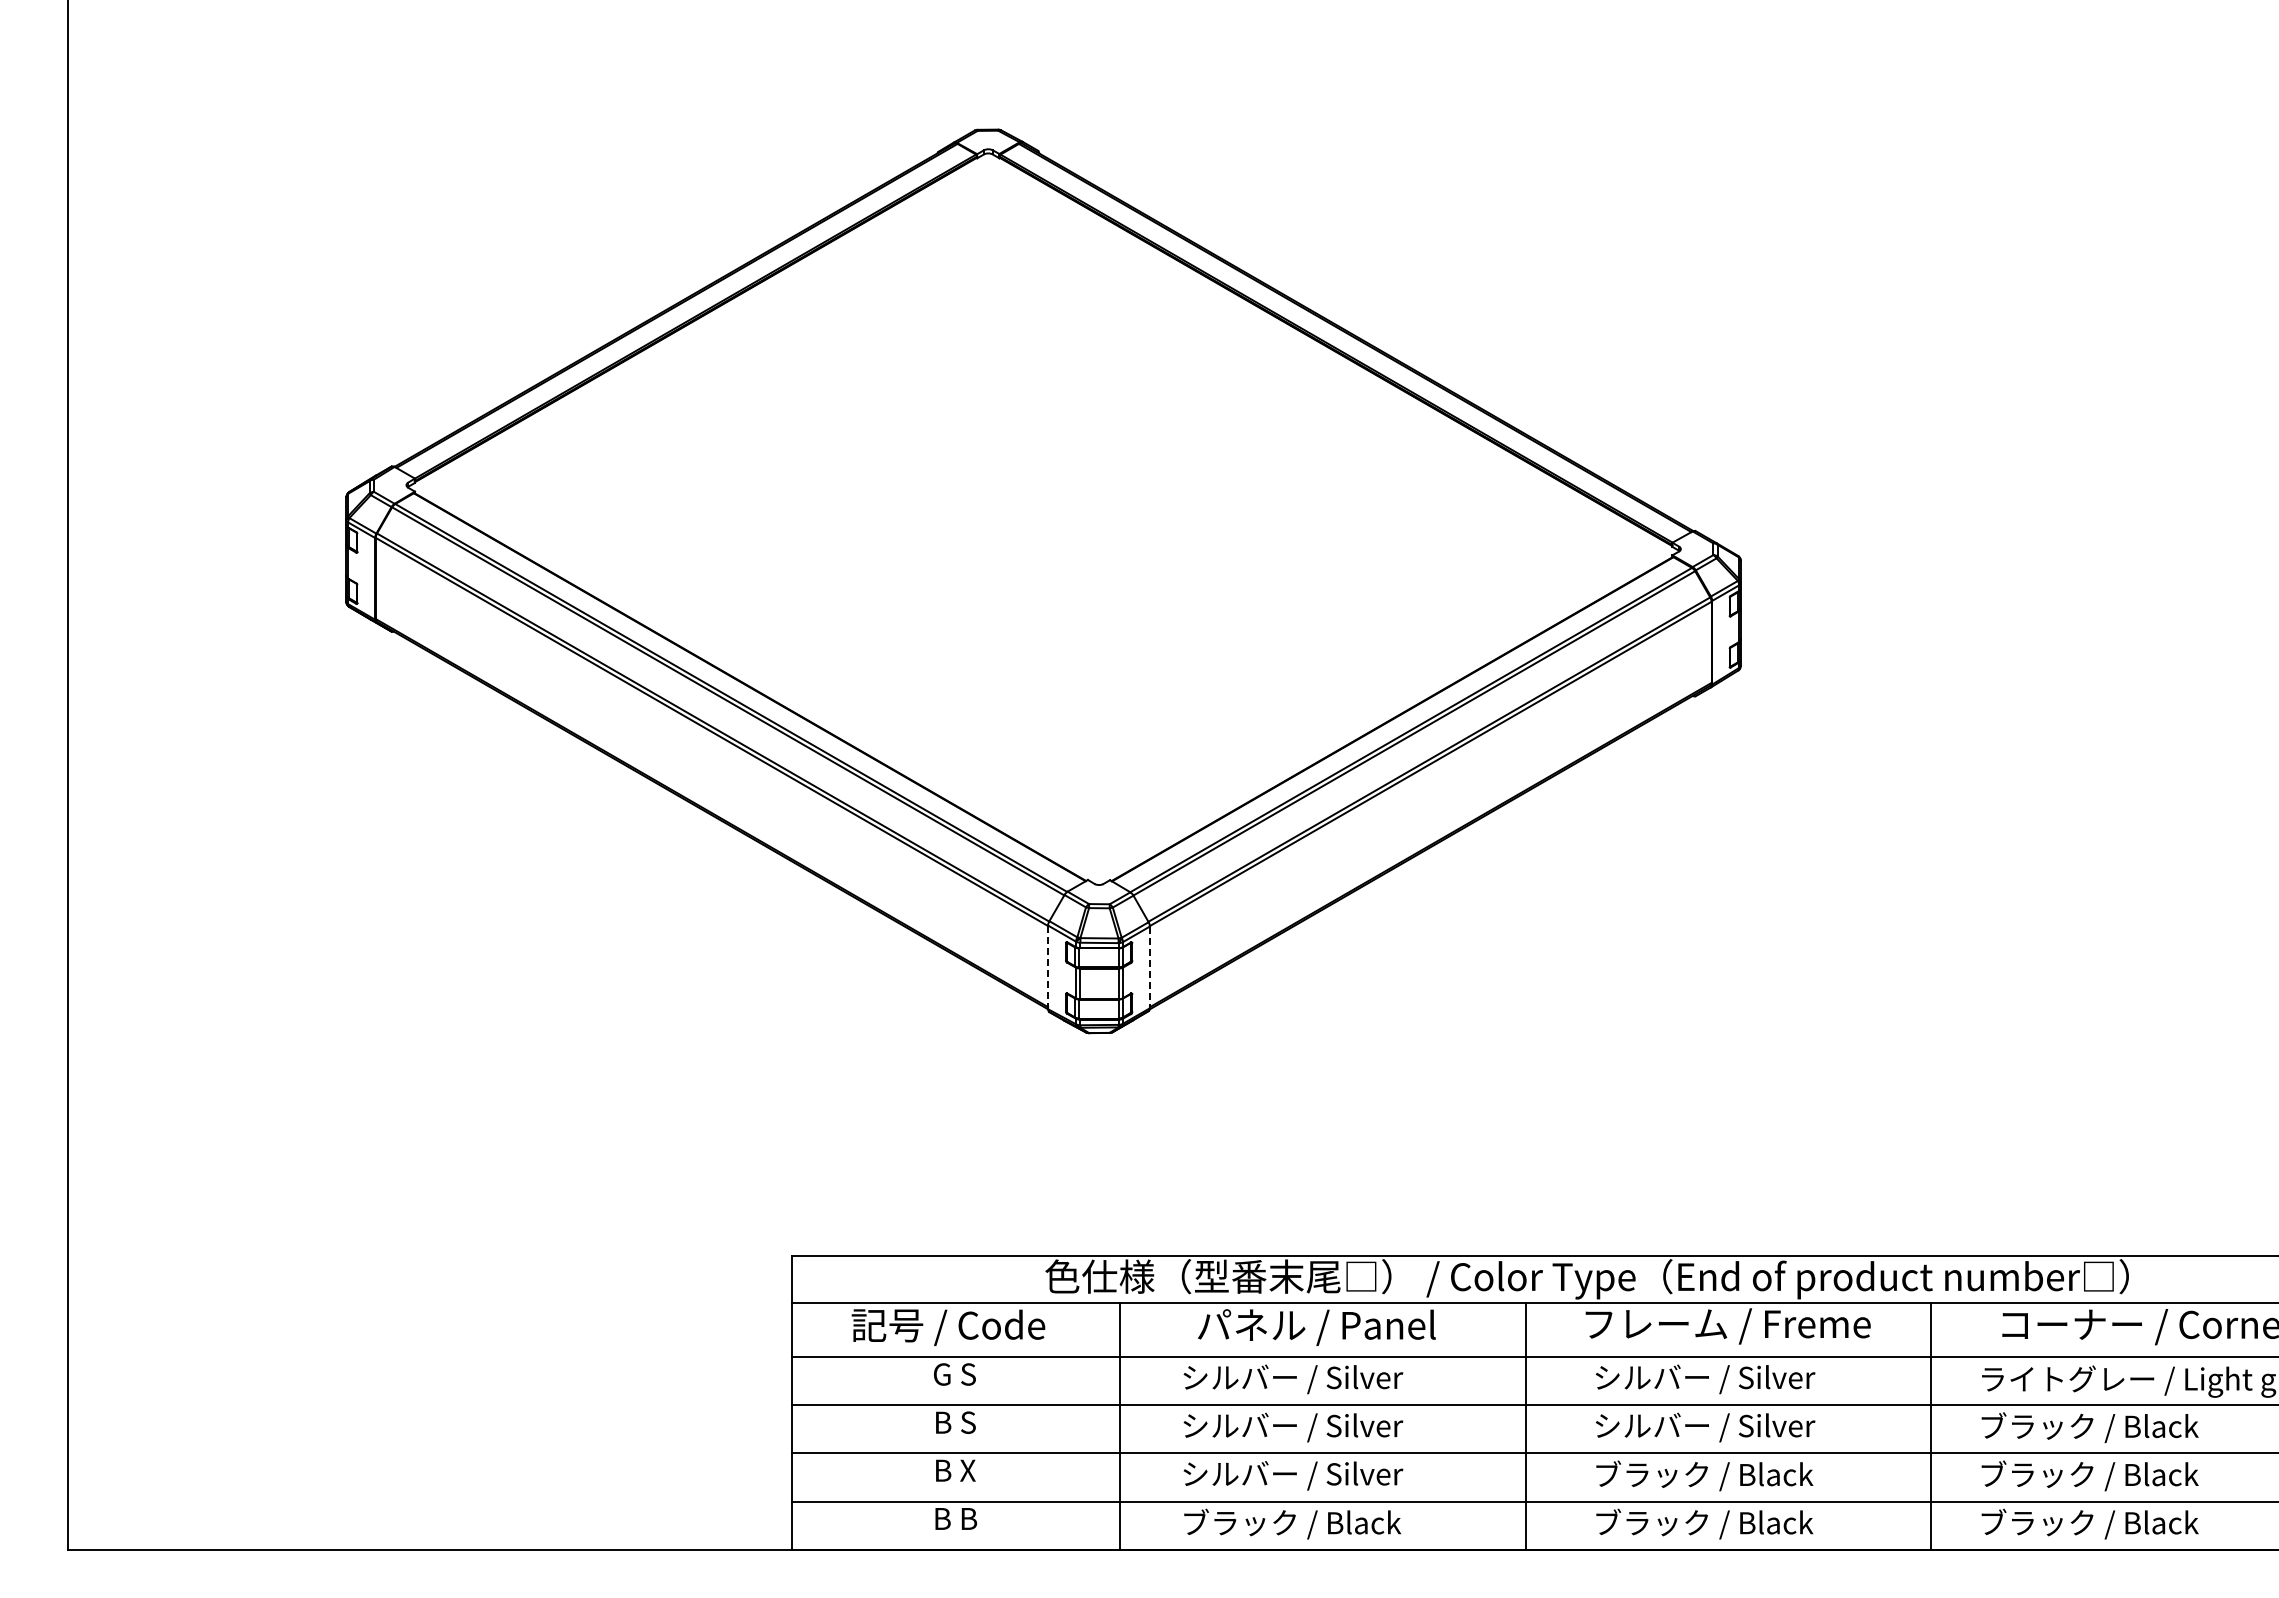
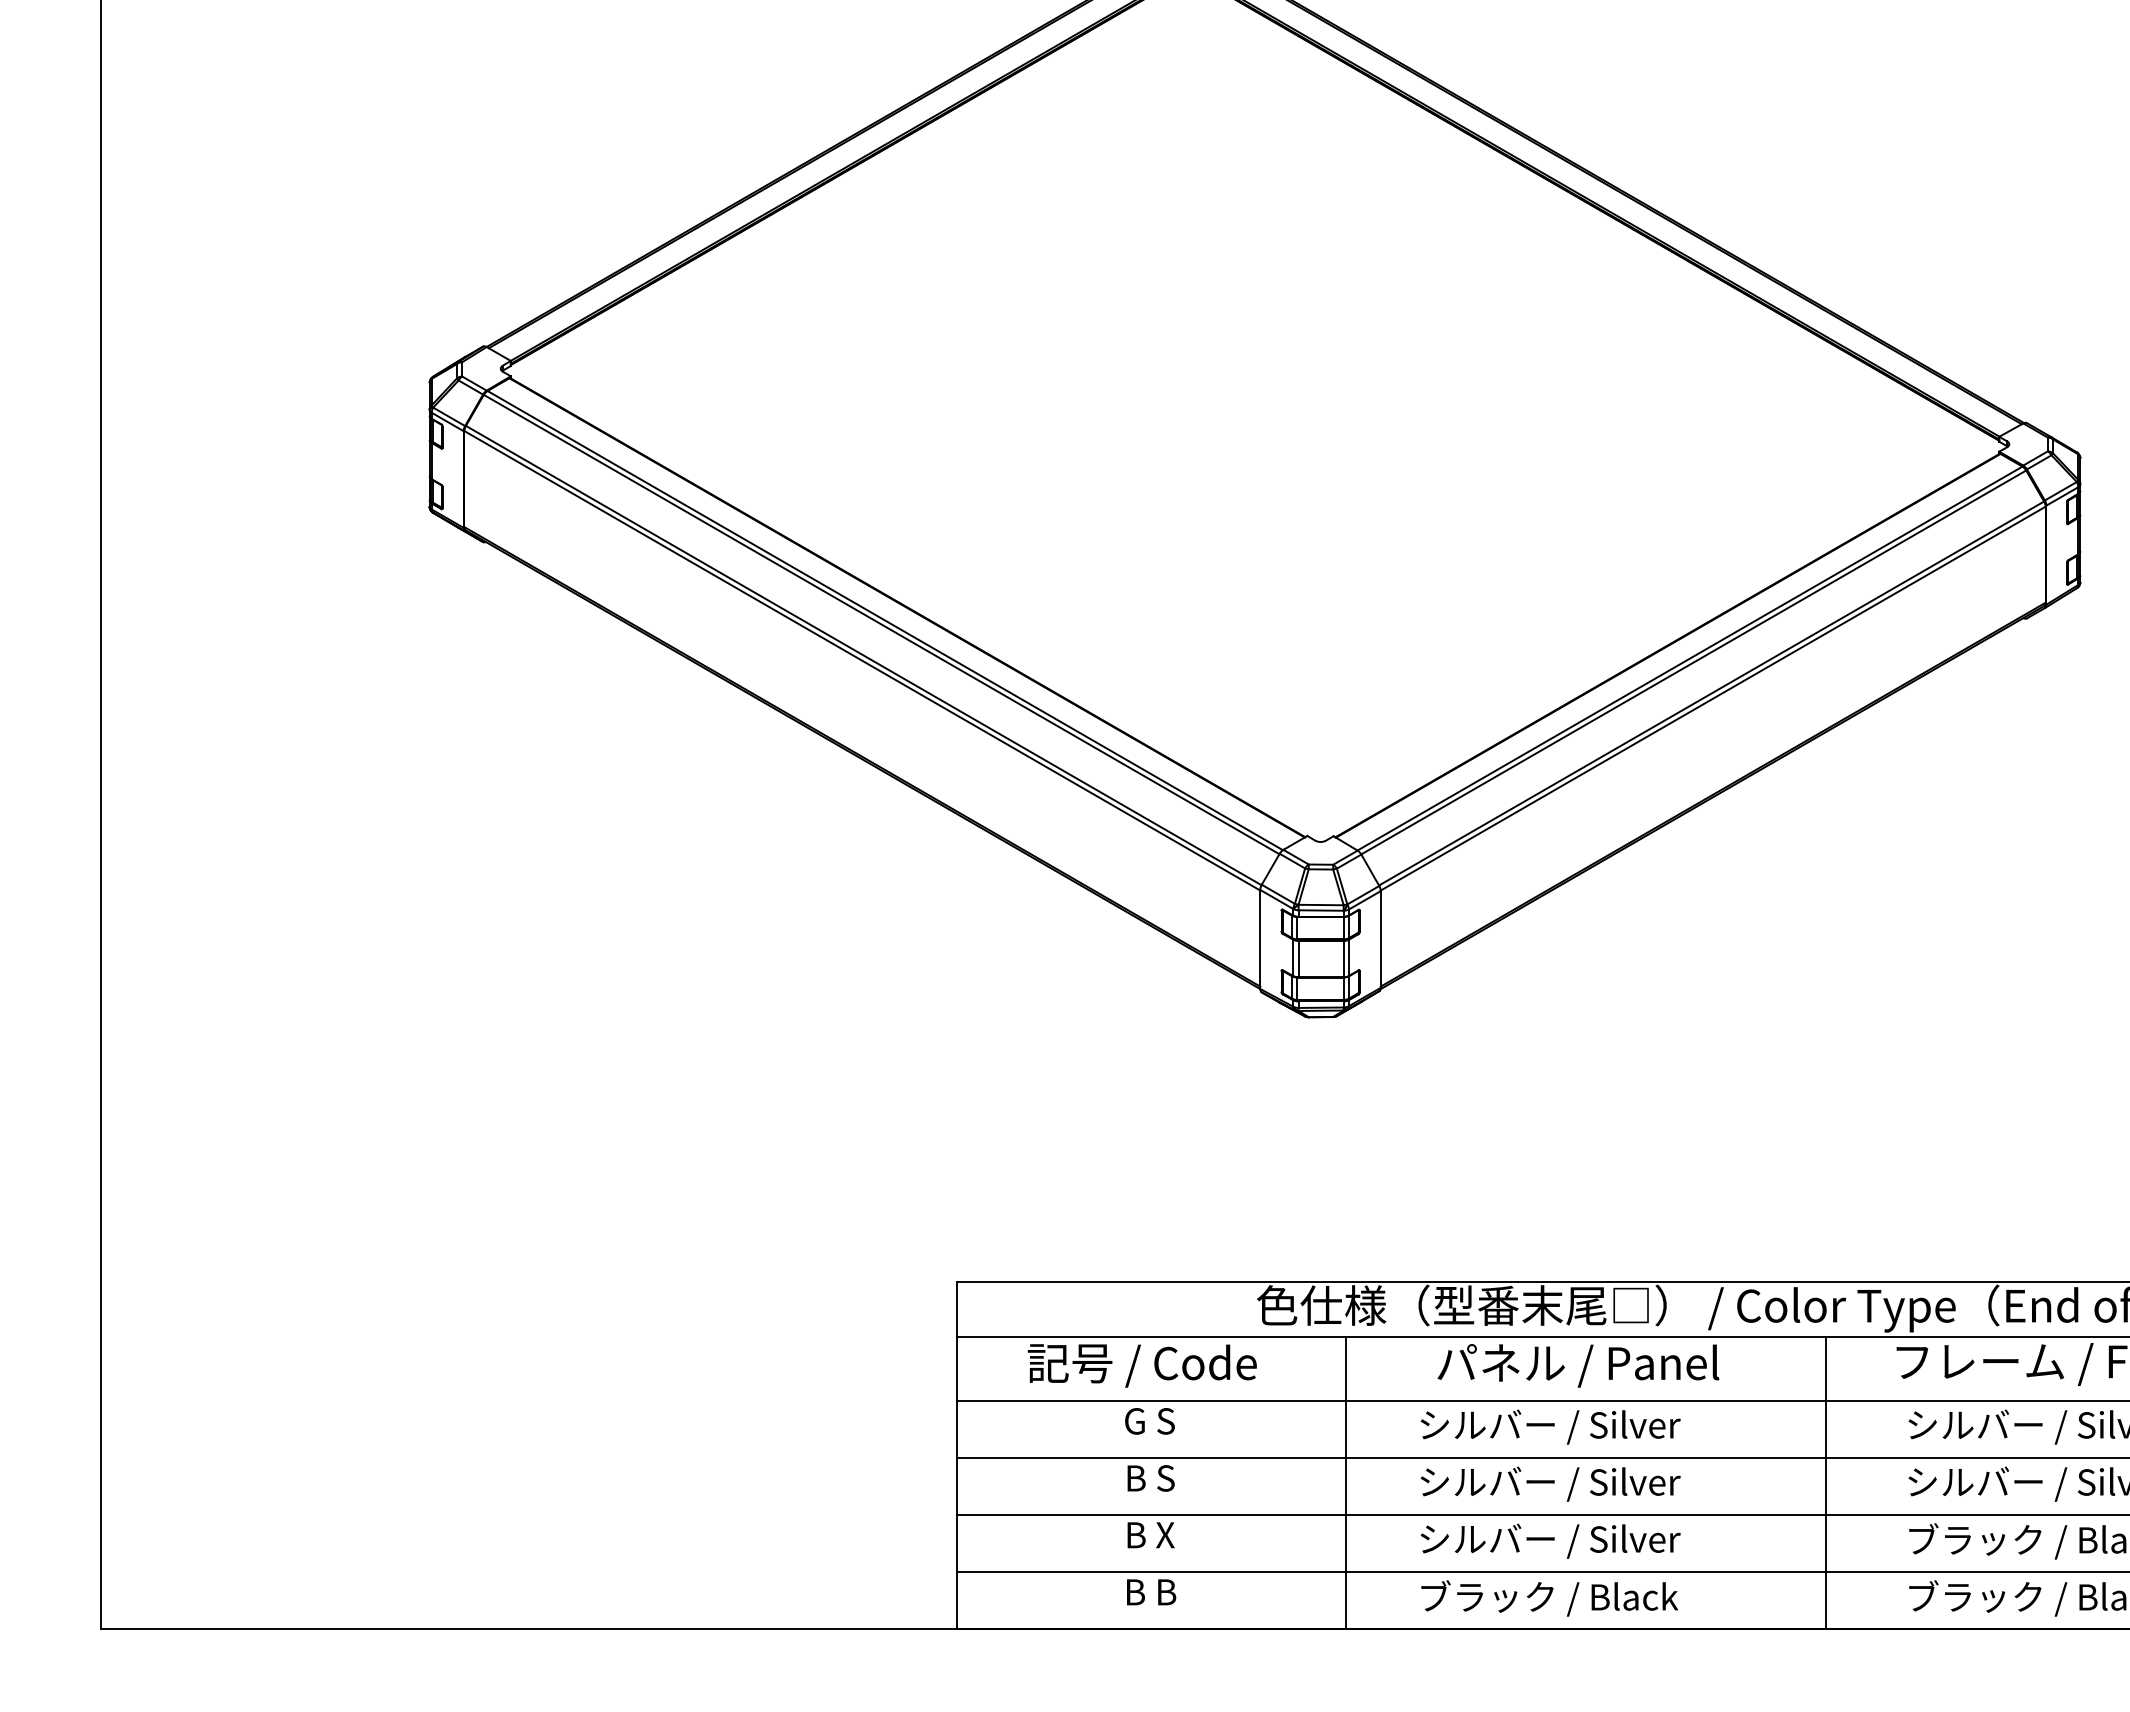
line: (1048, 967) -> (1260, 939), dashed -> solid
line: (1149, 967) -> (1380, 939), dashed -> solid

